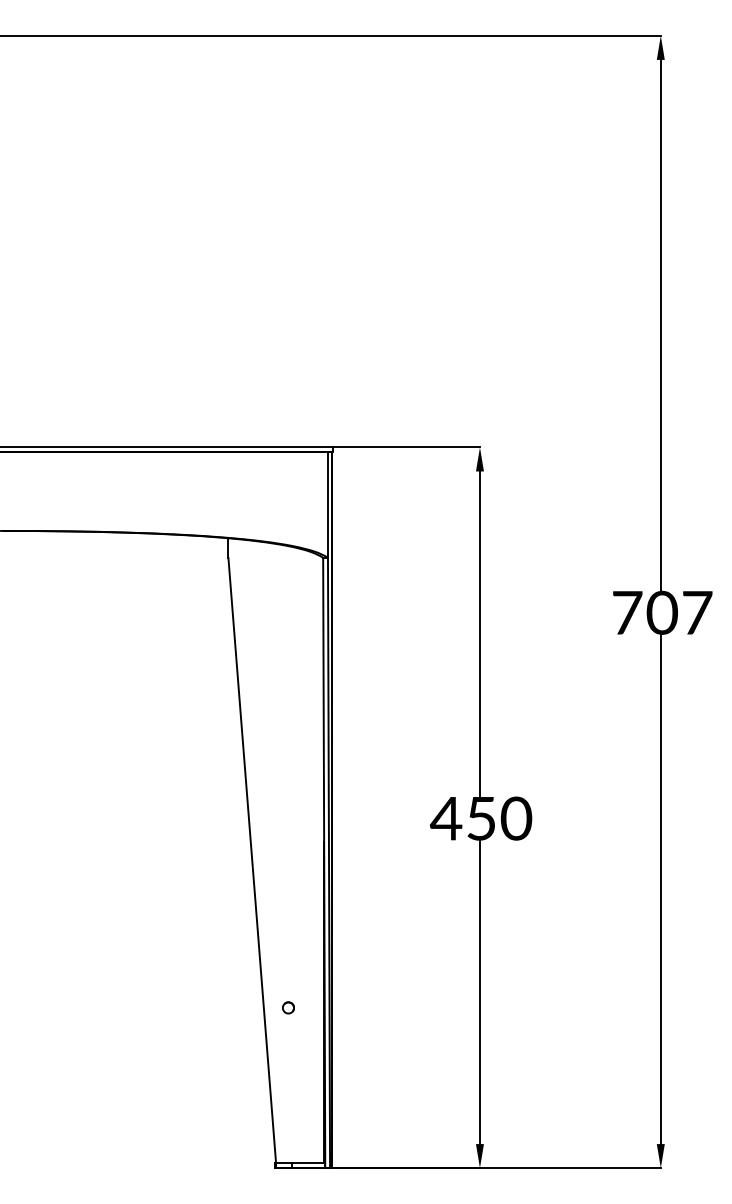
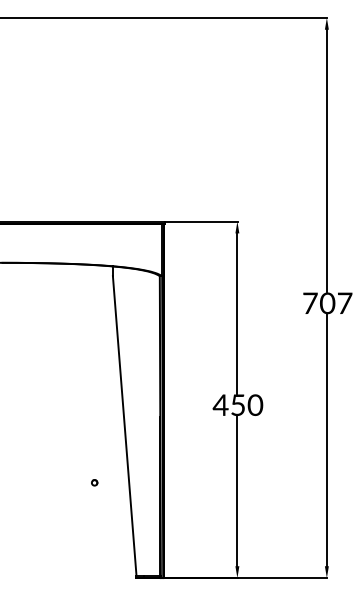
part: (288, 1007) -> (94, 482), moved

